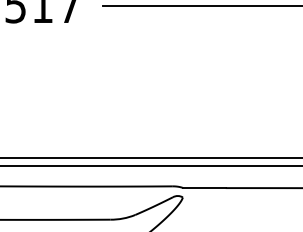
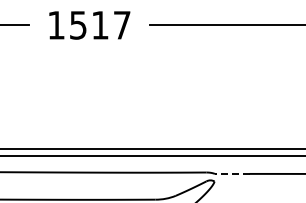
line: (203, 187) -> (231, 173), solid -> dashed

